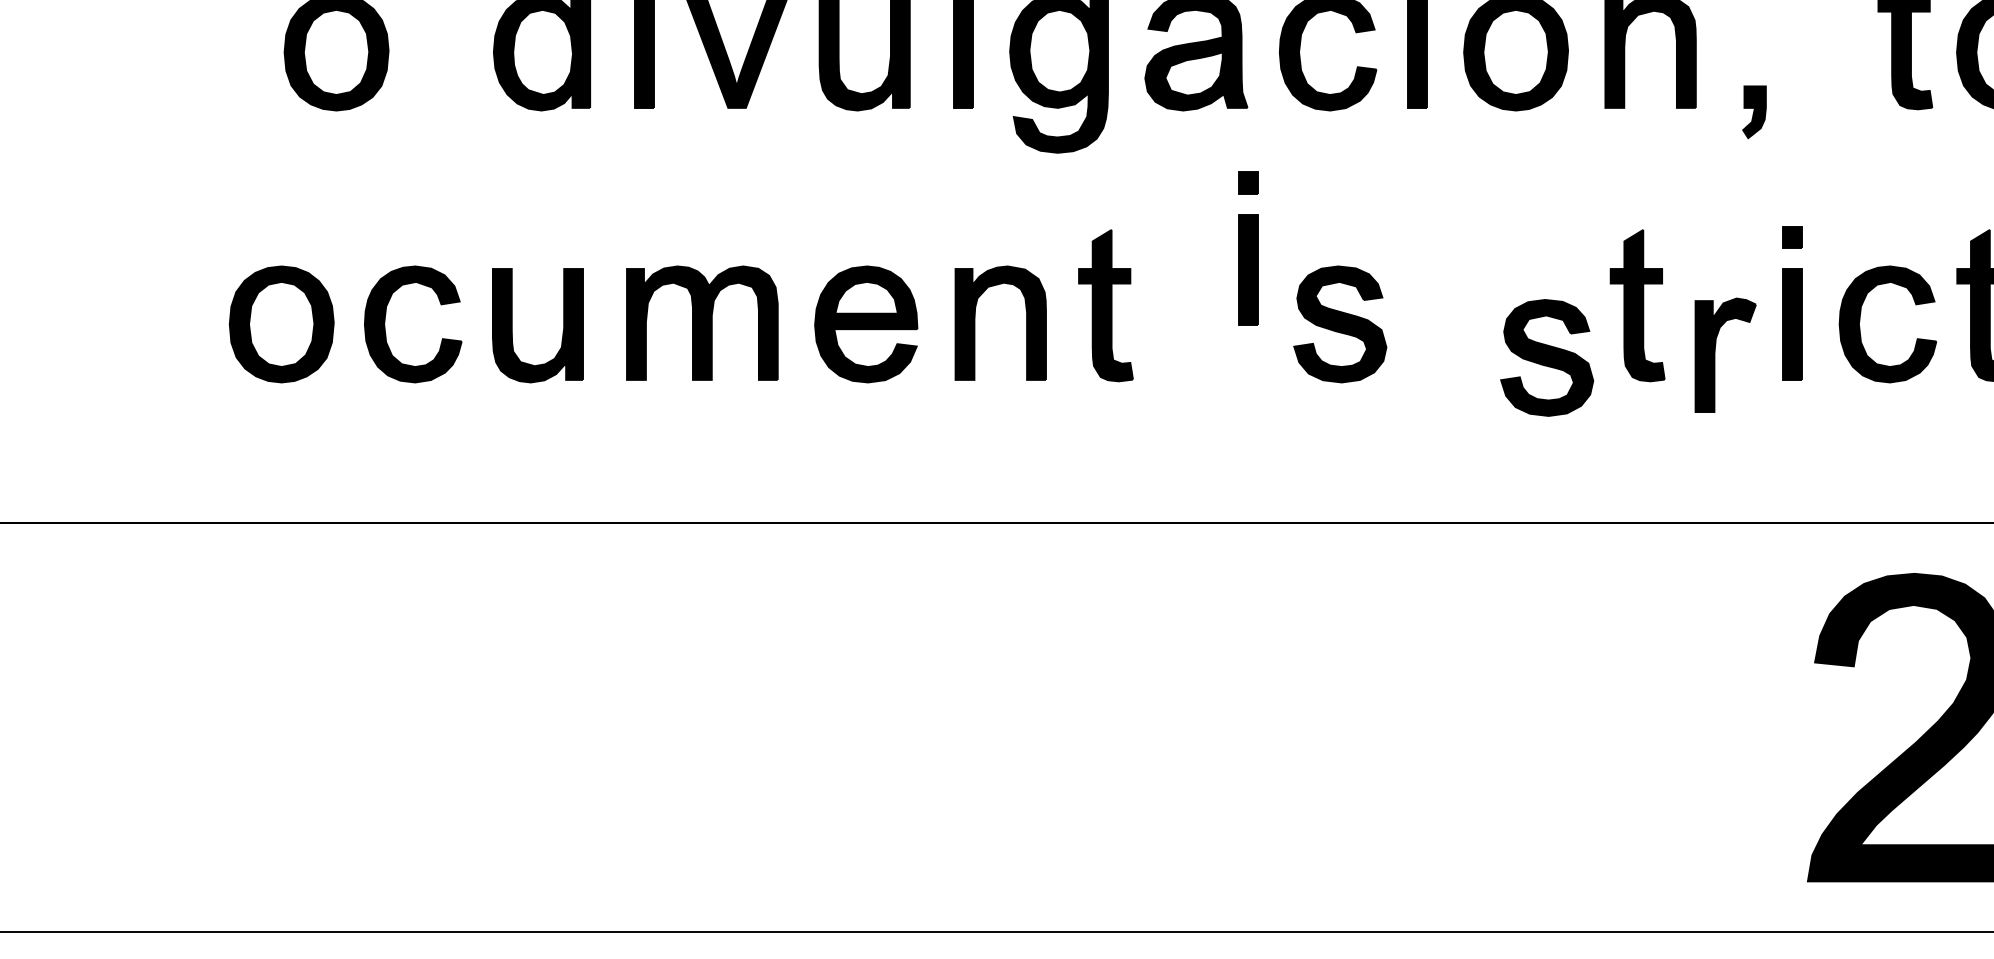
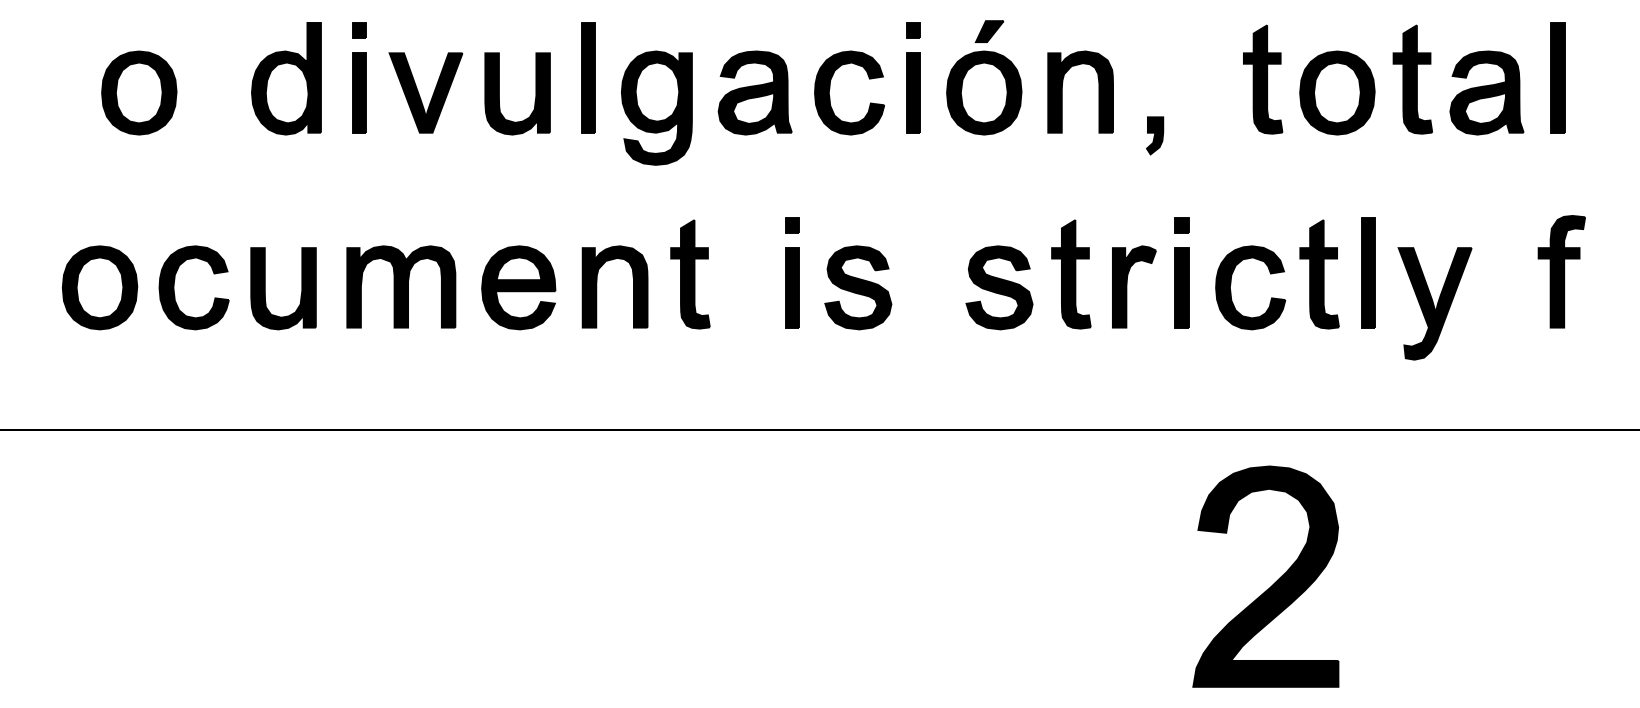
part: (1248, 248) -> (792, 272), moved
part: (1716, 354) -> (1127, 286), moved
part: (1547, 357) -> (999, 287), moved

